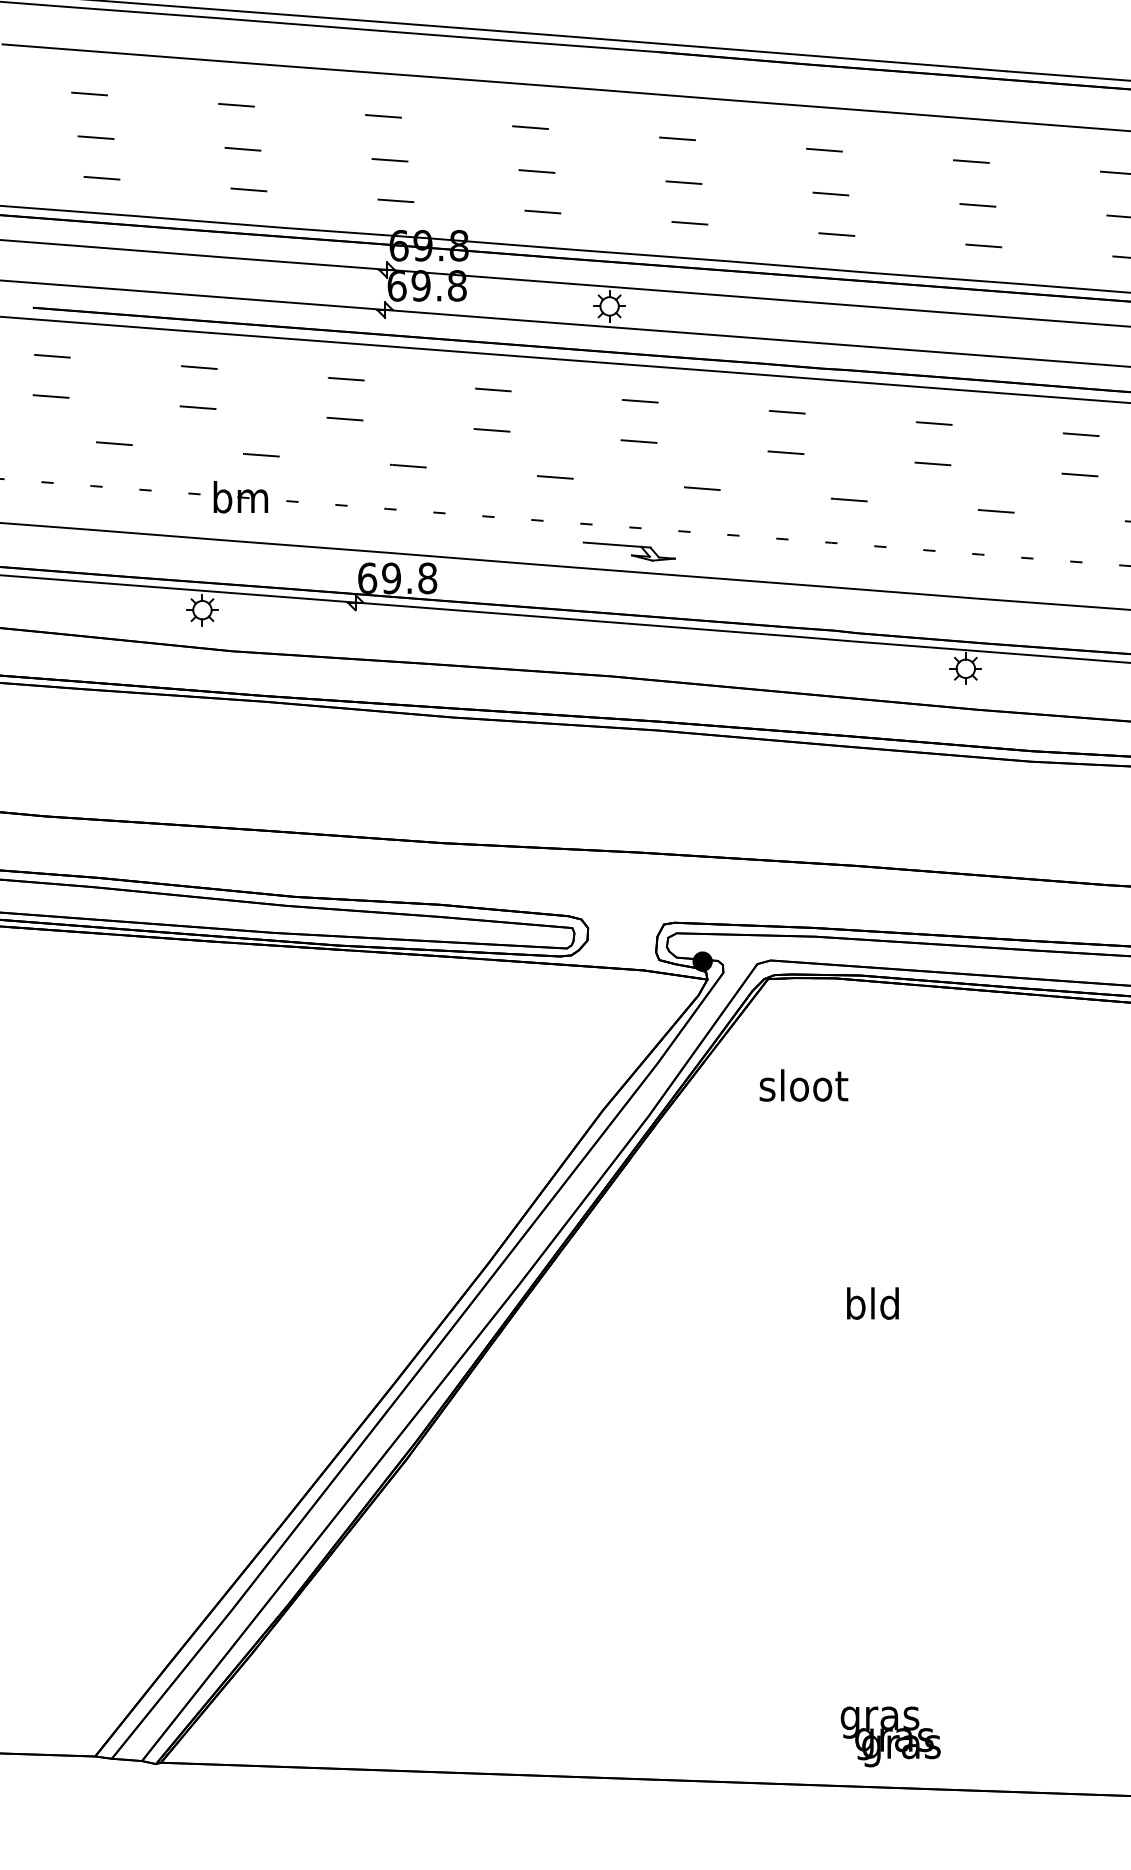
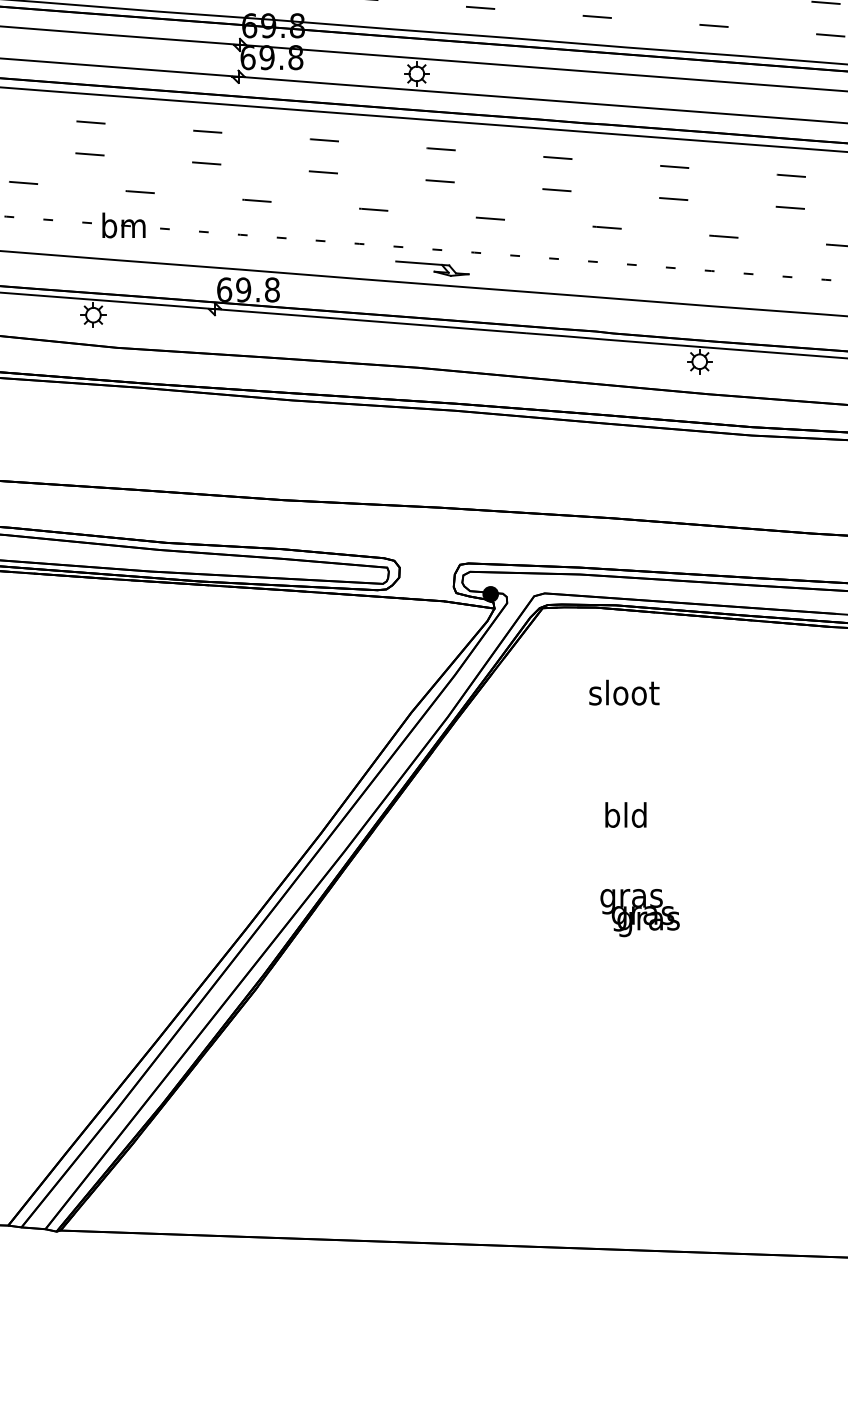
text: (803, 1085) -> (624, 692), moved
text: (872, 1303) -> (625, 815), moved
text: (890, 1736) -> (639, 912), moved

